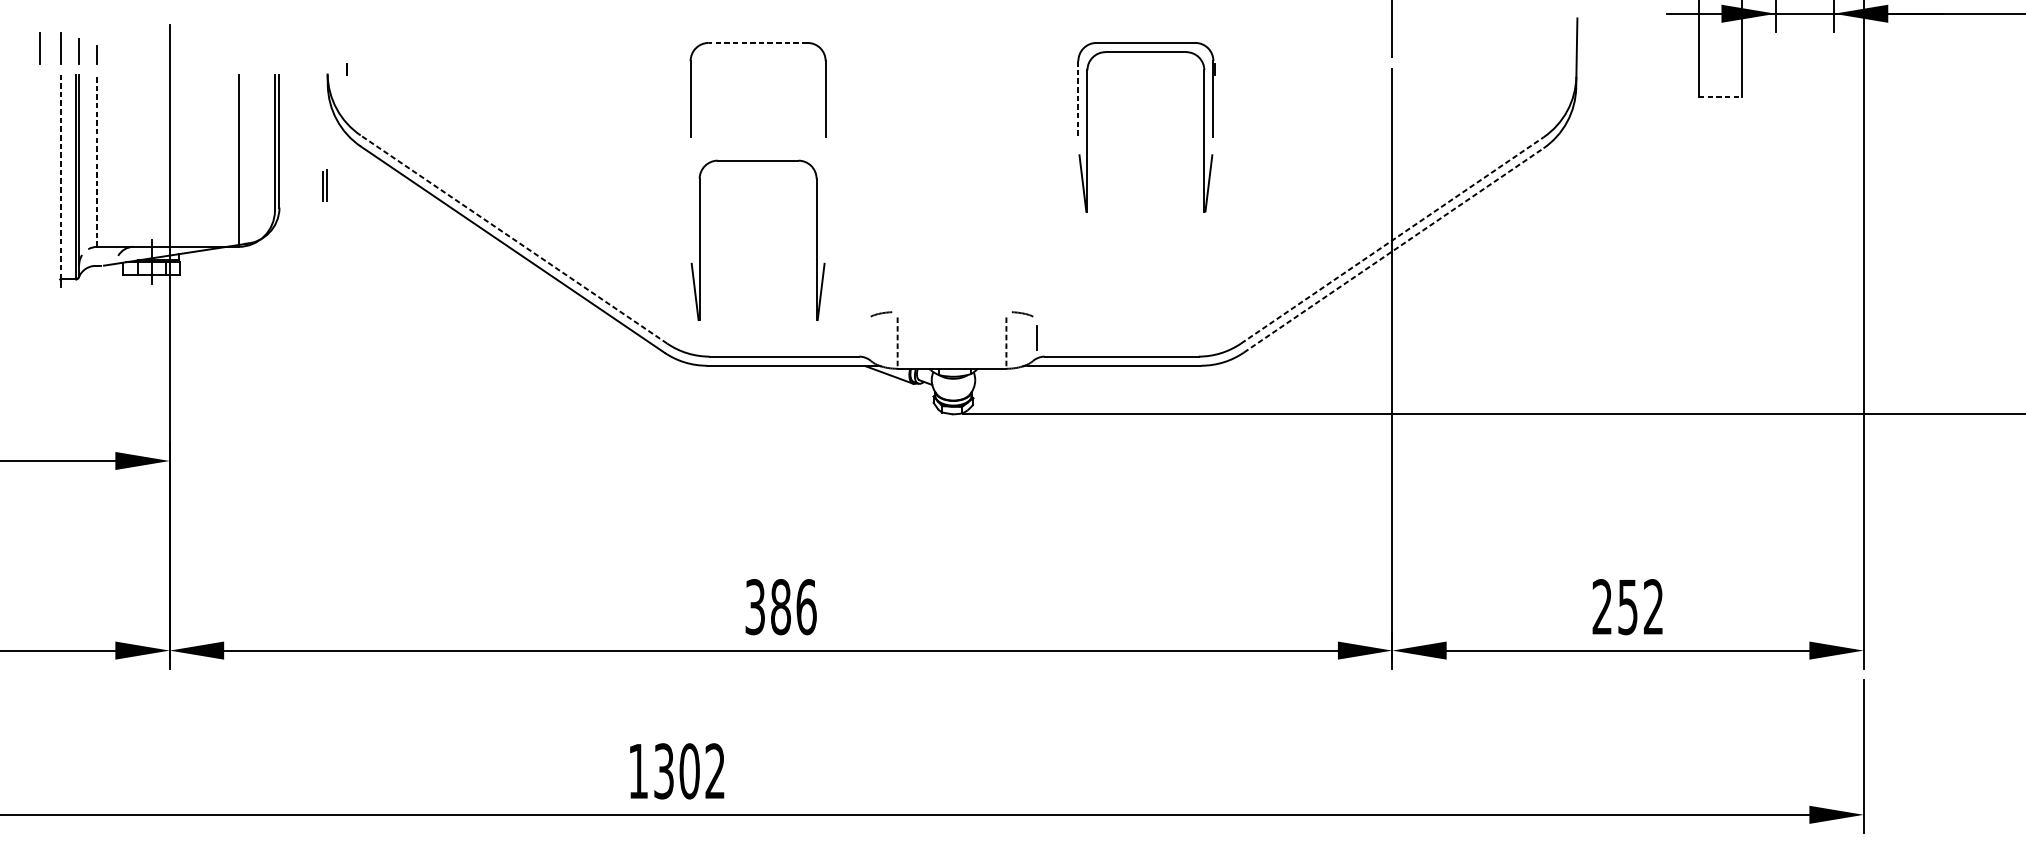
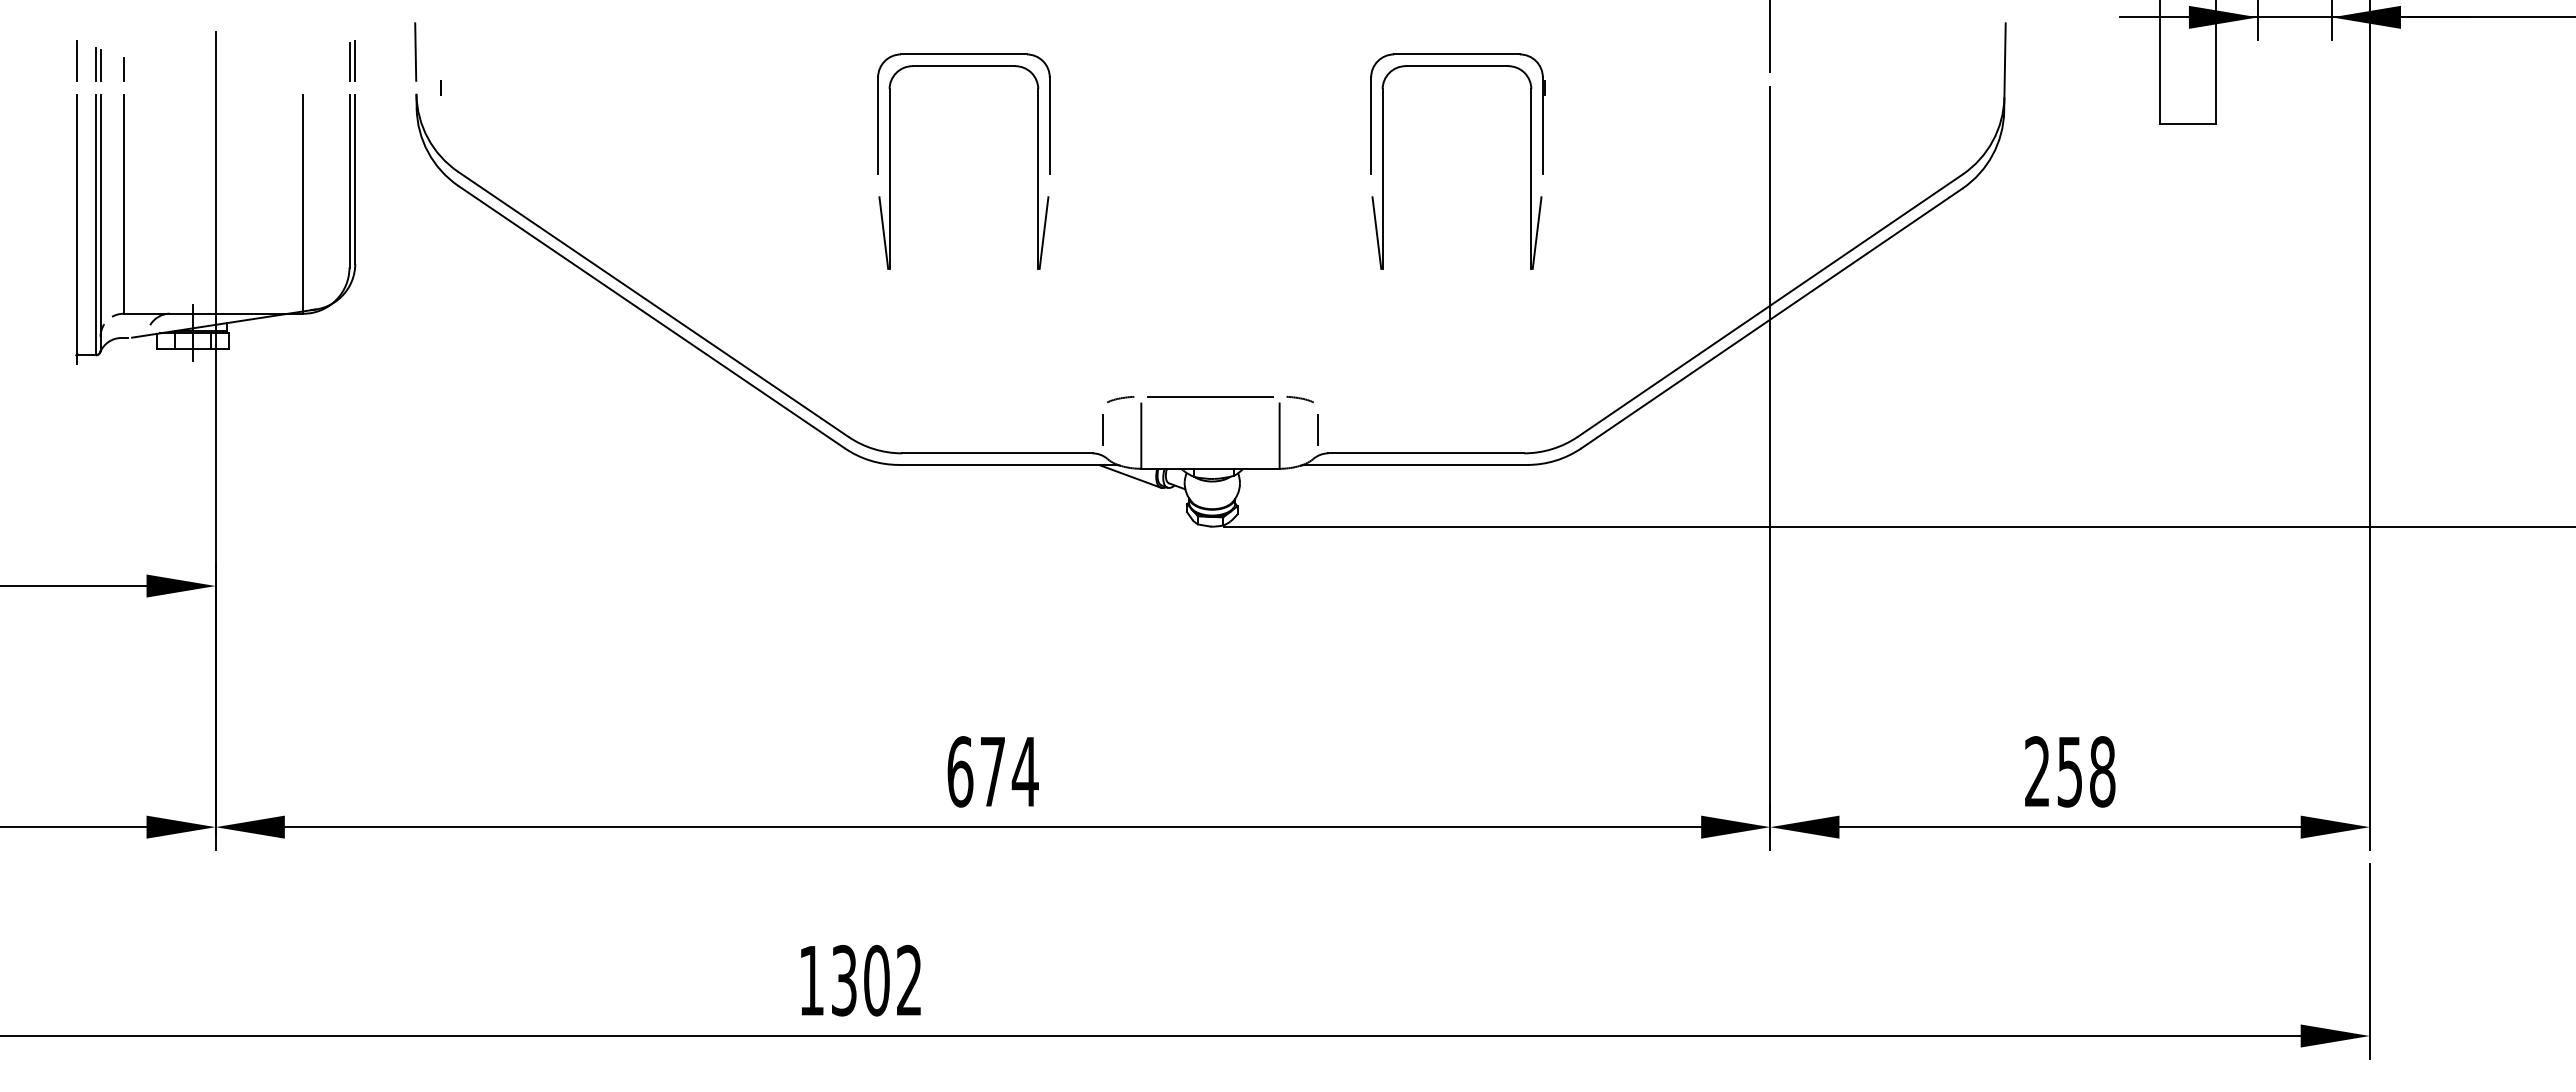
line: (326, 40) -> (415, 51), added
line: (757, 42) -> (963, 54), dashed -> solid
line: (39, 47) -> (49, 60), removed
line: (75, 50) -> (95, 64), added
line: (1720, 97) -> (2187, 123), dashed -> solid
line: (1078, 99) -> (1371, 126), dashed -> solid
line: (97, 160) -> (123, 204), dashed -> solid
line: (61, 177) -> (77, 225), dashed -> solid
part: (325, 185) -> (352, 60), moved
line: (514, 239) -> (653, 304), dashed -> solid
part: (700, 240) -> (890, 167), moved
line: (1392, 240) -> (1770, 305), dashed -> solid
line: (1394, 250) -> (1772, 318), dashed -> solid
line: (952, 311) -> (1210, 396), added
line: (867, 337) -> (1102, 429), added
line: (897, 343) -> (1141, 436), dashed -> solid
line: (1006, 343) -> (1279, 436), dashed -> solid
text: (780, 606) -> (992, 771), 386 -> 674
text: (1653, 606) -> (2102, 771), 252 -> 258

